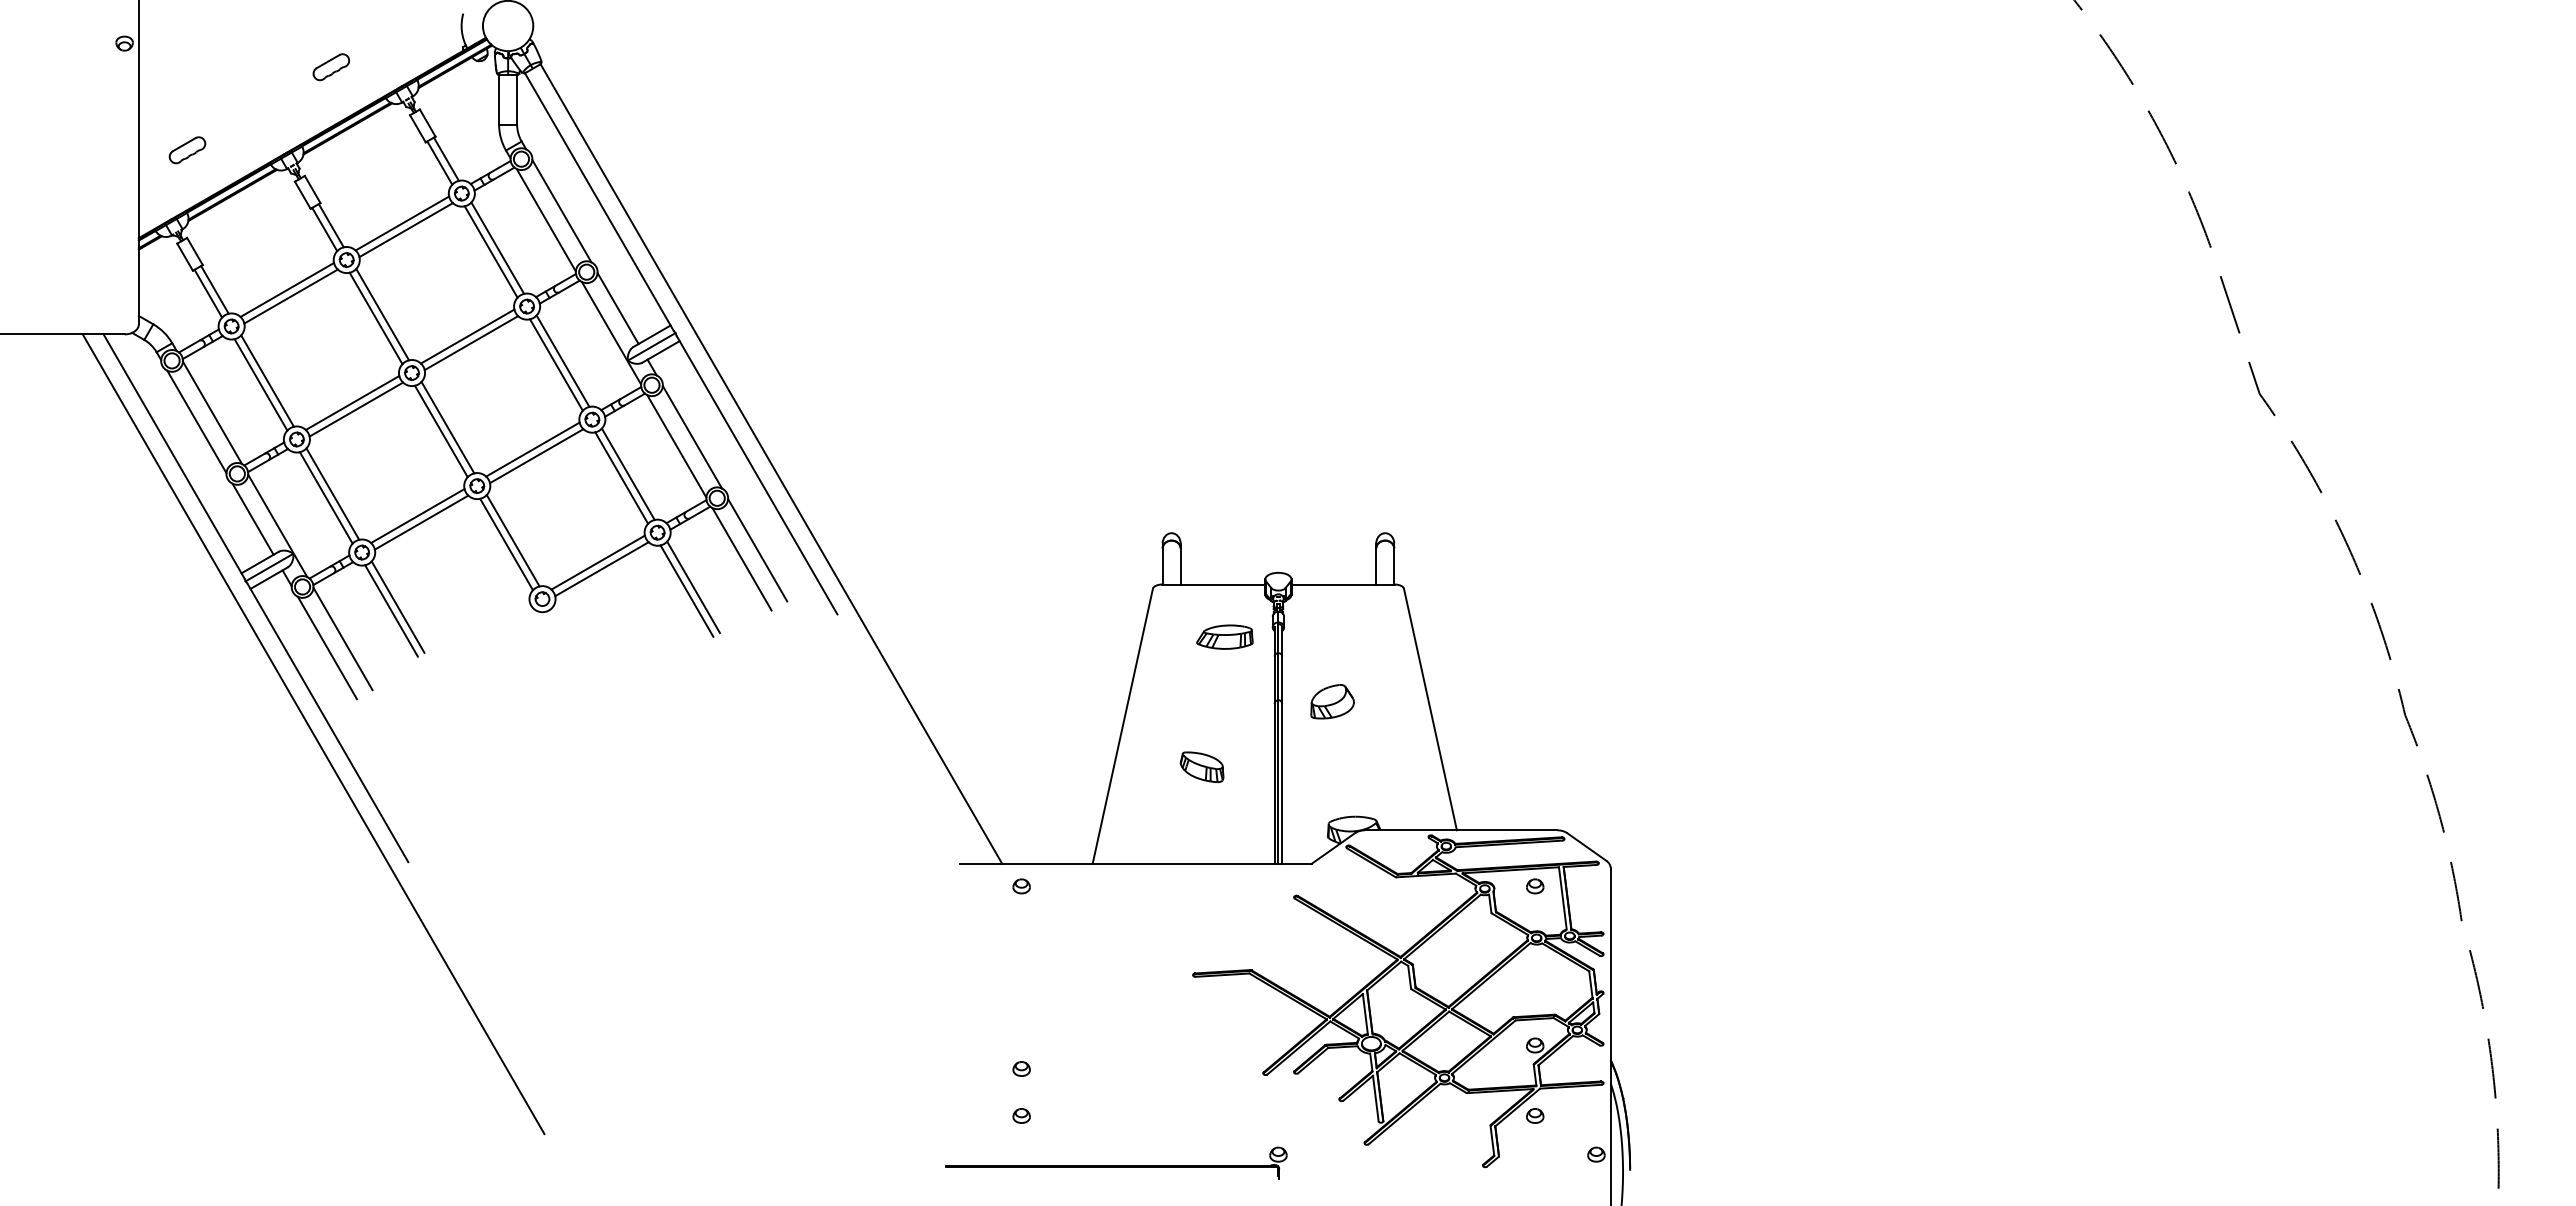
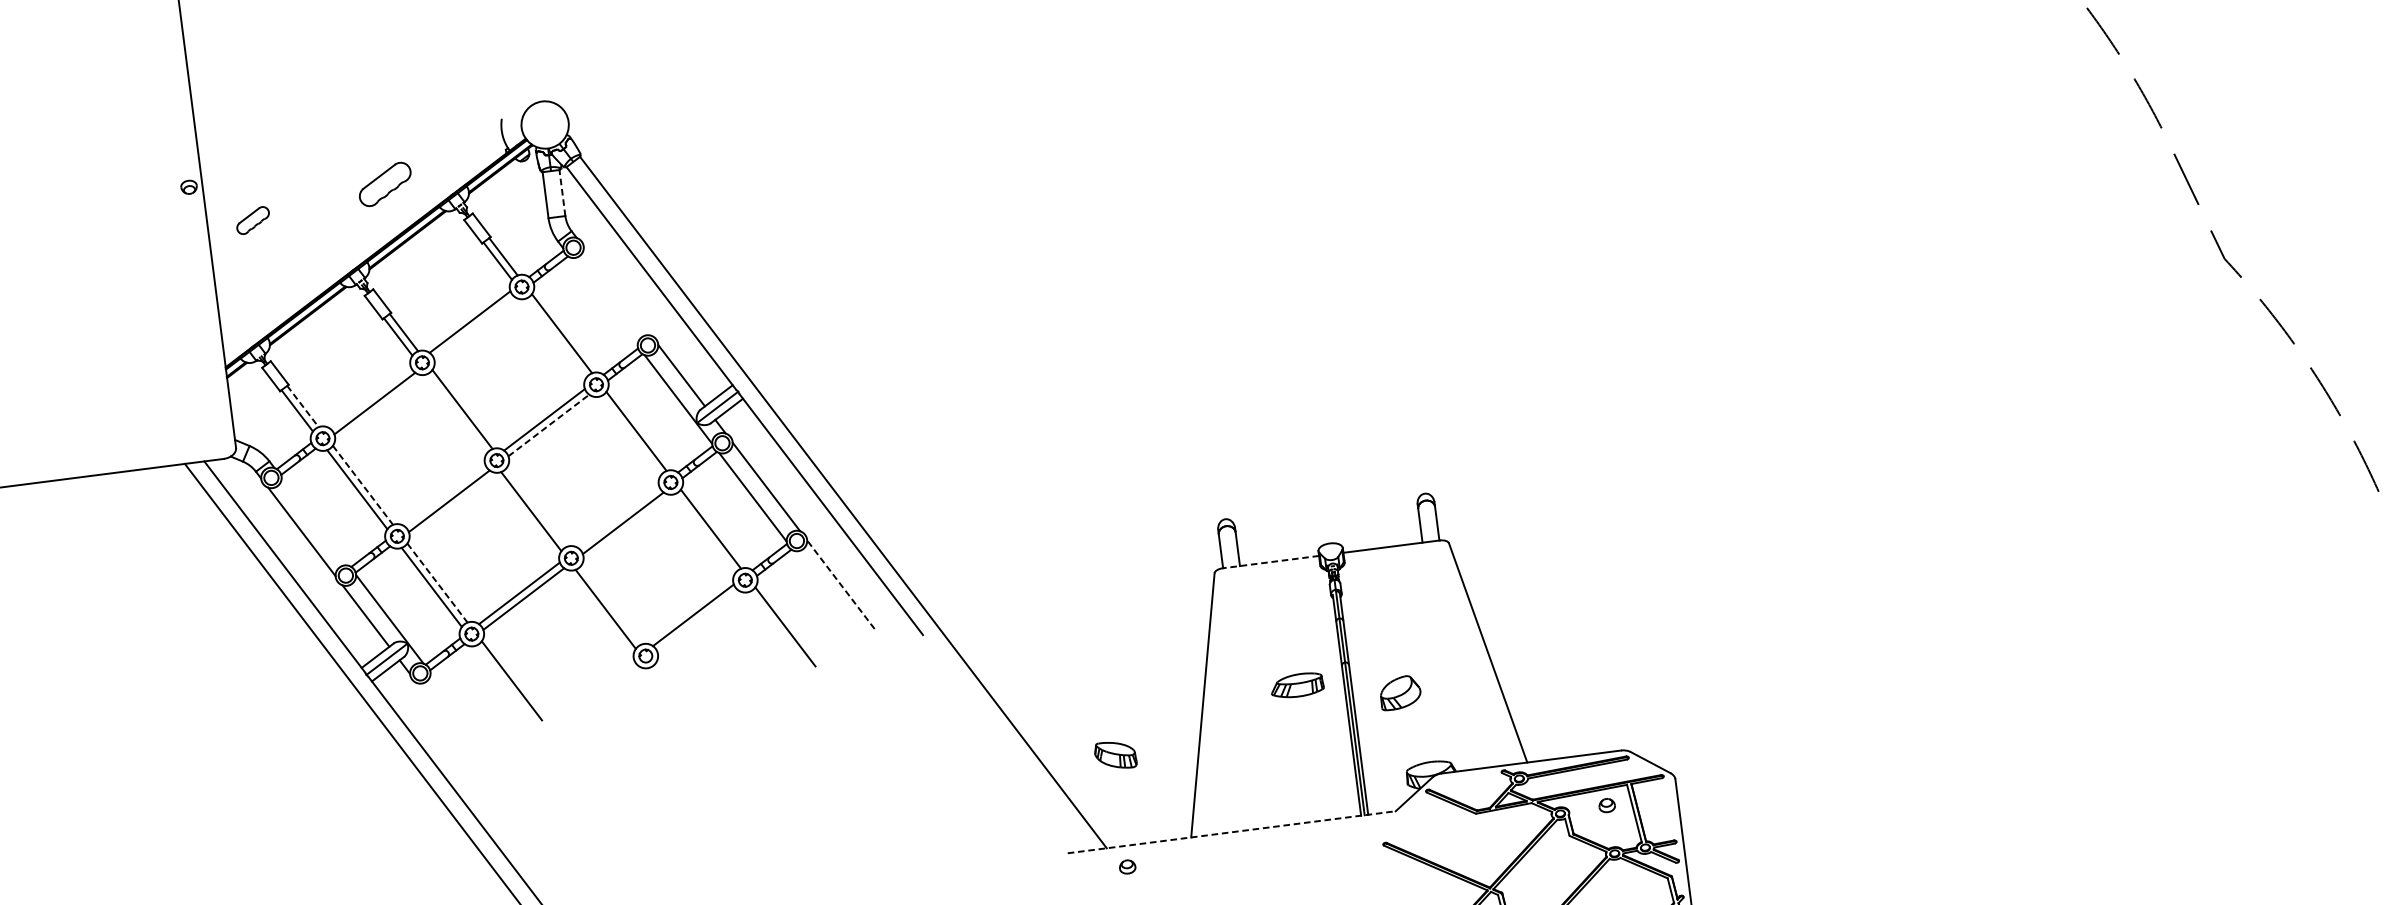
part: (330, 67) -> (384, 185), size x1.6
line: (517, 100) -> (562, 193), solid -> dashed
part: (187, 150) -> (253, 220), moved
line: (561, 211) -> (617, 291), removed
line: (545, 220) -> (603, 302), removed
line: (405, 230) -> (473, 328), removed
line: (490, 251) -> (555, 337), removed
line: (214, 289) -> (302, 406), solid -> dashed
line: (287, 289) -> (370, 397), removed
line: (375, 318) -> (456, 413), removed
line: (471, 343) -> (548, 425), solid -> dashed
line: (556, 364) -> (630, 435), removed
line: (267, 381) -> (362, 485), solid -> dashed
line: (352, 403) -> (444, 496), removed
line: (212, 412) -> (315, 521), removed
line: (447, 427) -> (536, 507), removed
line: (532, 449) -> (618, 517), removed
line: (621, 477) -> (705, 533), removed
line: (332, 494) -> (437, 583), solid -> dashed
line: (512, 540) -> (610, 604), removed
line: (757, 549) -> (840, 584), solid -> dashed
line: (741, 559) -> (826, 595), removed
line: (601, 569) -> (697, 621), removed
line: (1213, 584) -> (1270, 562), solid -> dashed
line: (686, 590) -> (779, 630), removed
line: (391, 610) -> (506, 684), removed
part: (1224, 636) -> (1296, 685), moved
line: (342, 638) -> (463, 716), removed
line: (326, 647) -> (449, 727), removed
part: (1332, 701) -> (1400, 692), moved
part: (1201, 767) -> (1115, 755), moved
line: (1136, 863) -> (1232, 831), solid -> dashed

